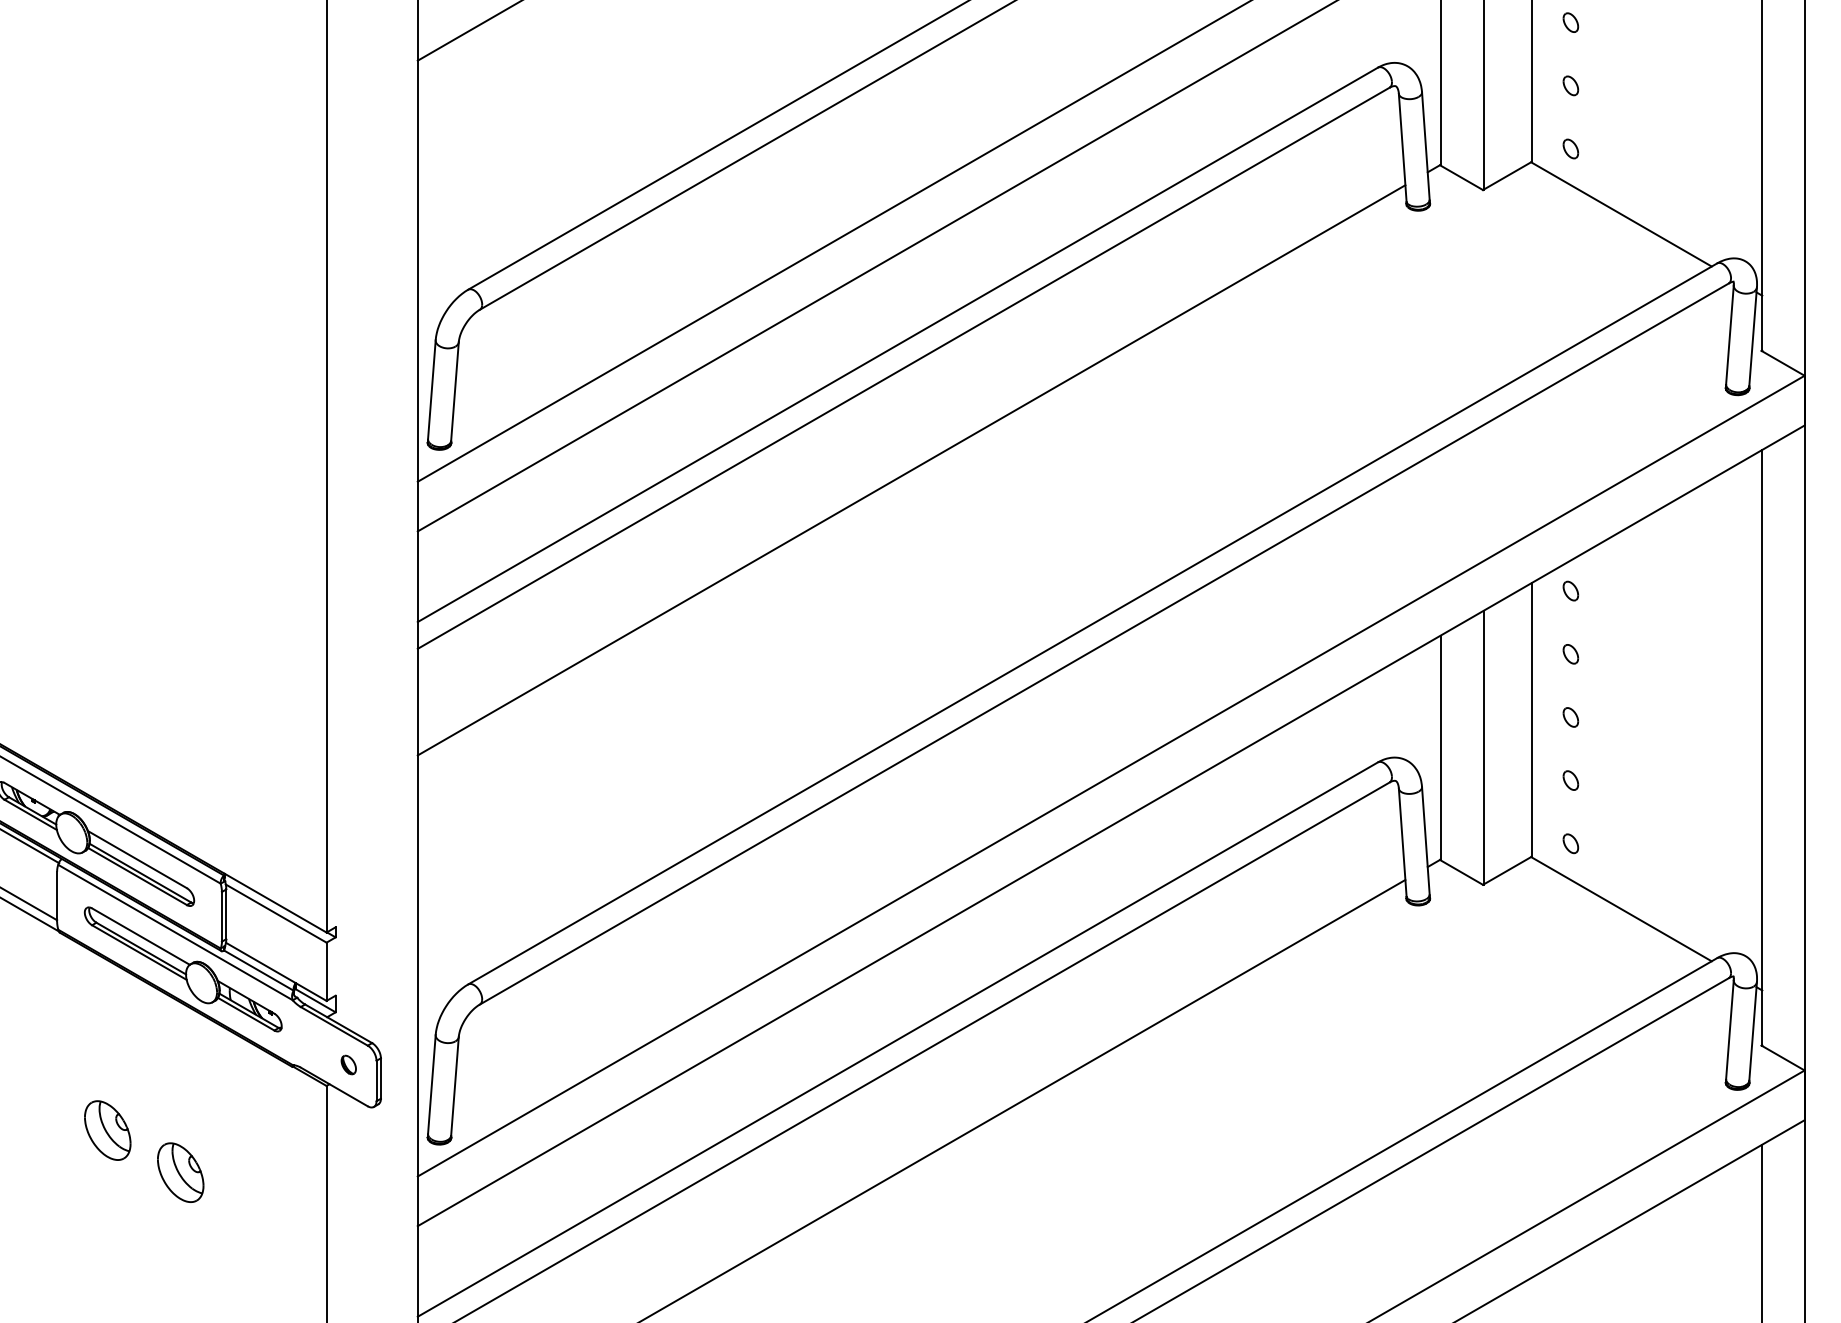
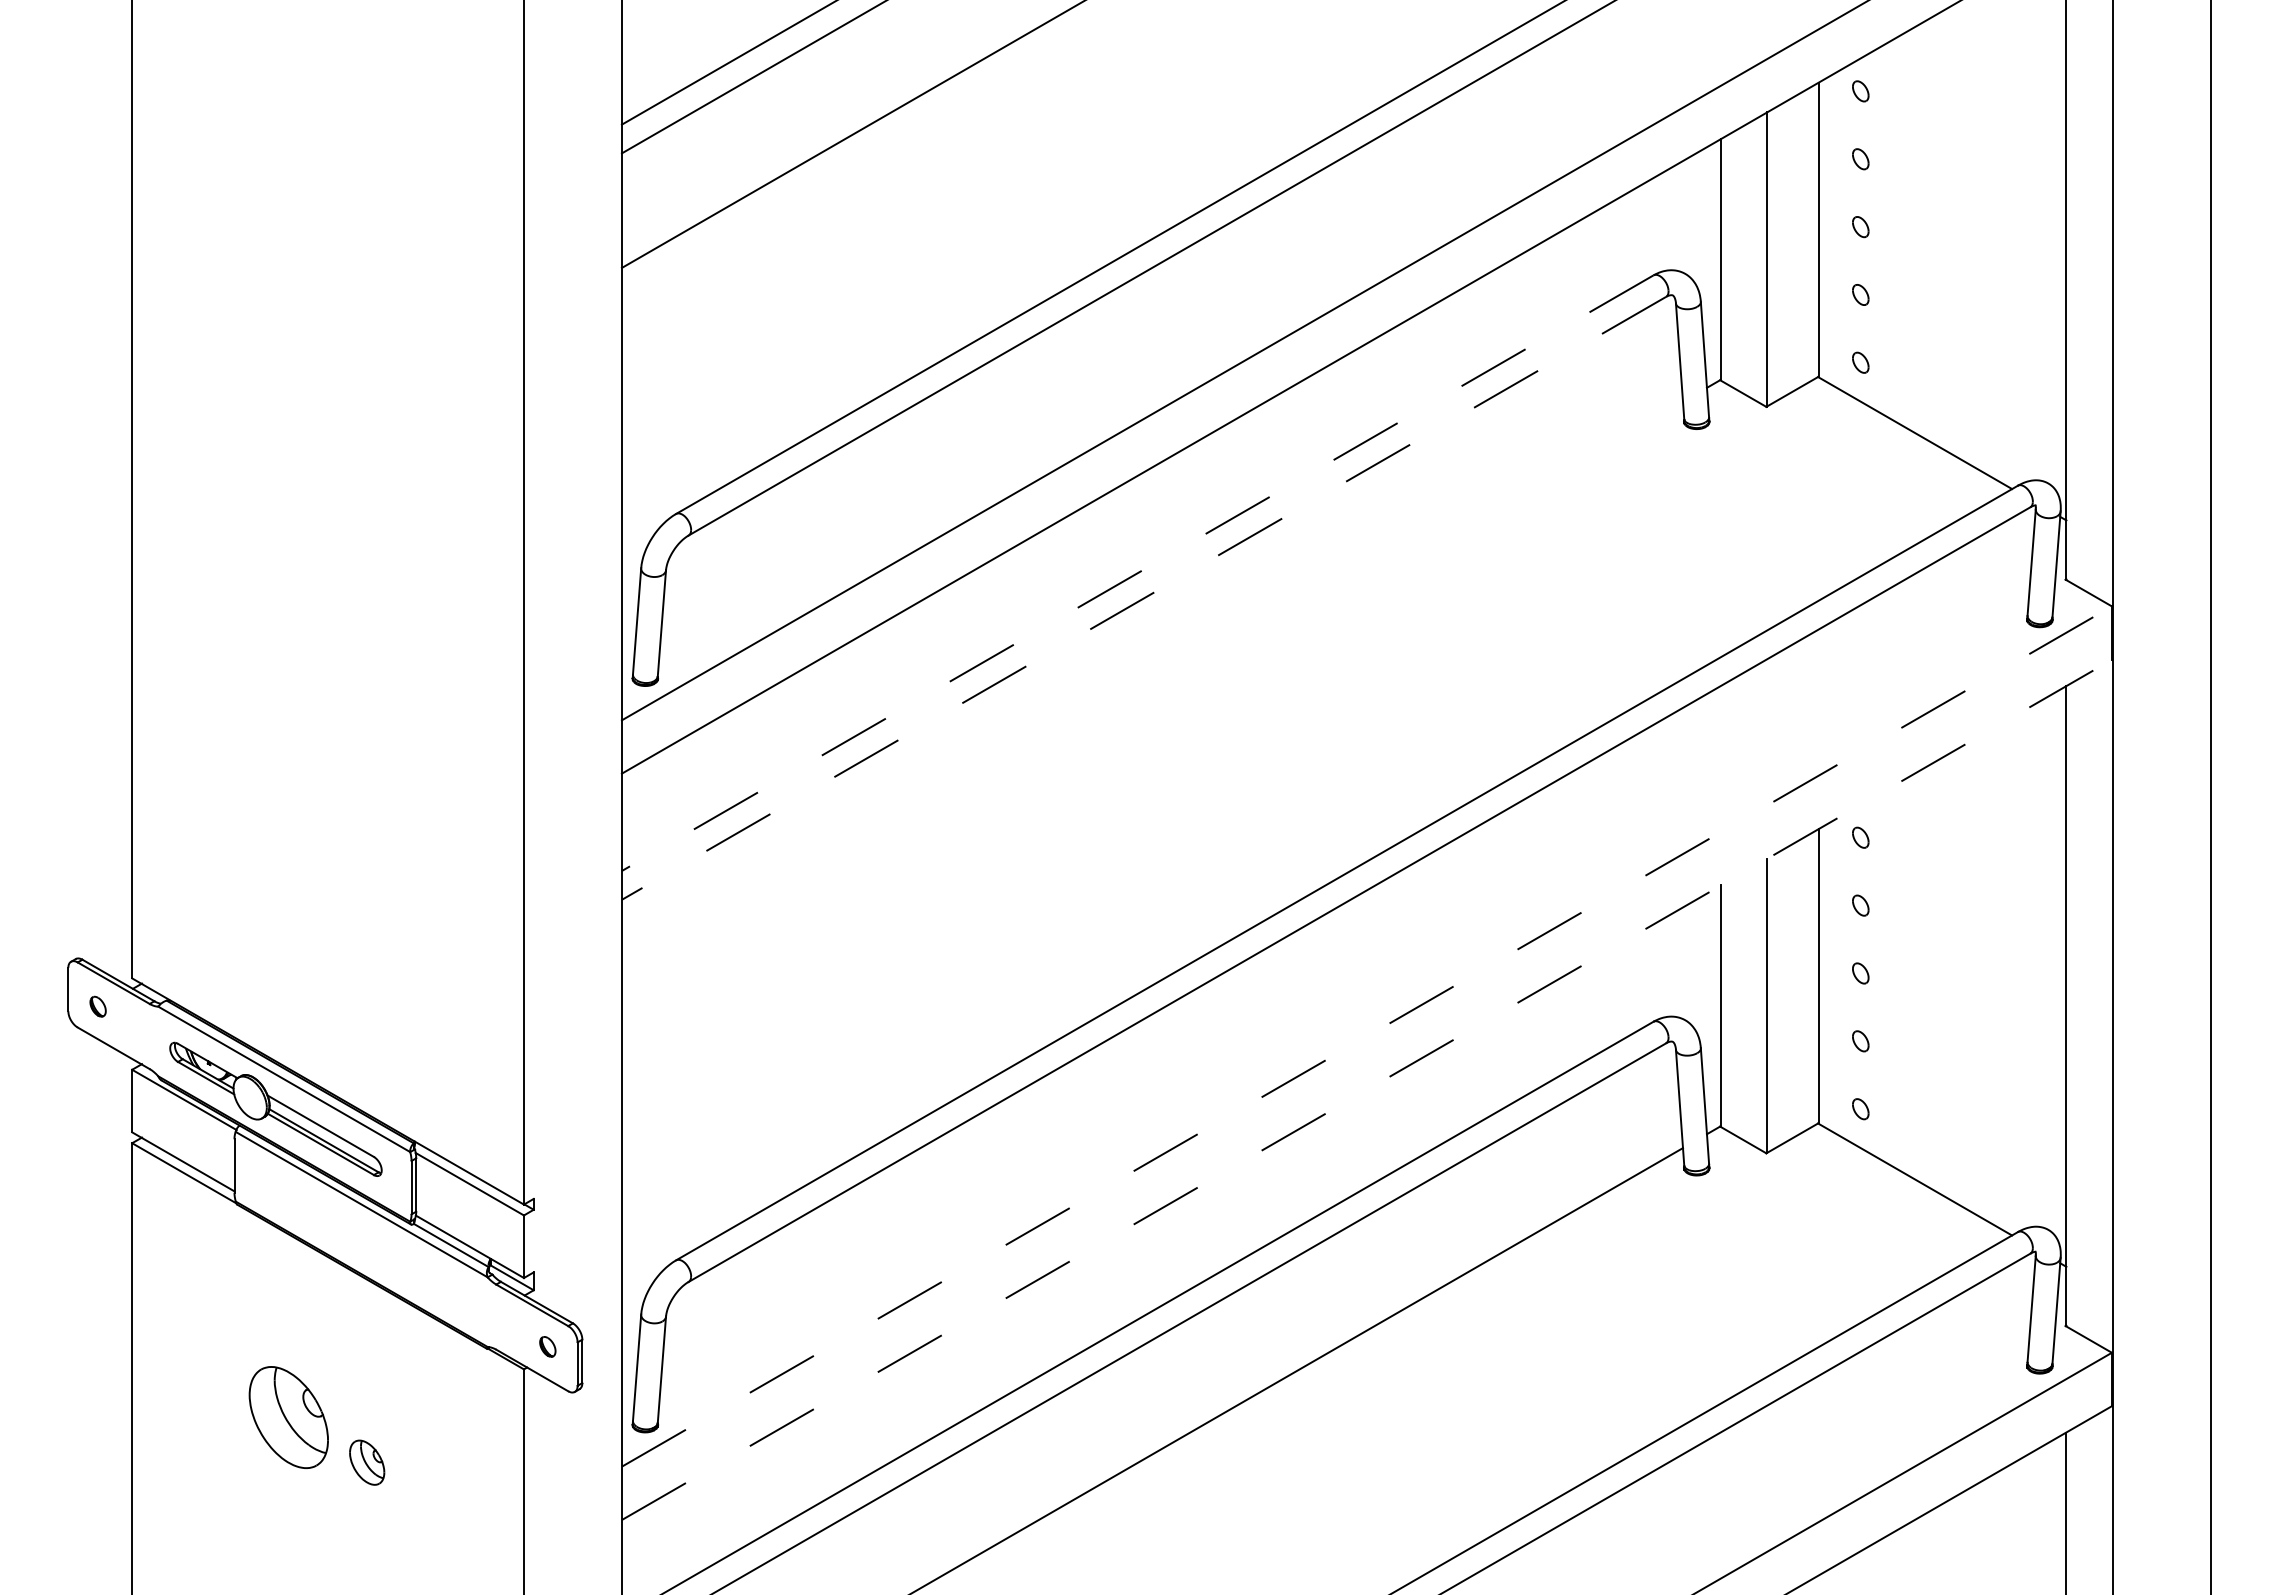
line: (897, 345) -> (1137, 573), solid -> dashed
line: (903, 368) -> (1143, 598), solid -> dashed
line: (910, 469) -> (1151, 707), removed
line: (1111, 776) -> (1367, 1036), solid -> dashed
line: (1111, 825) -> (1367, 1089), solid -> dashed
part: (182, 968) -> (369, 1243), removed
part: (107, 1129) -> (288, 1416), size x1.6
part: (180, 1172) -> (366, 1462), size x0.7

